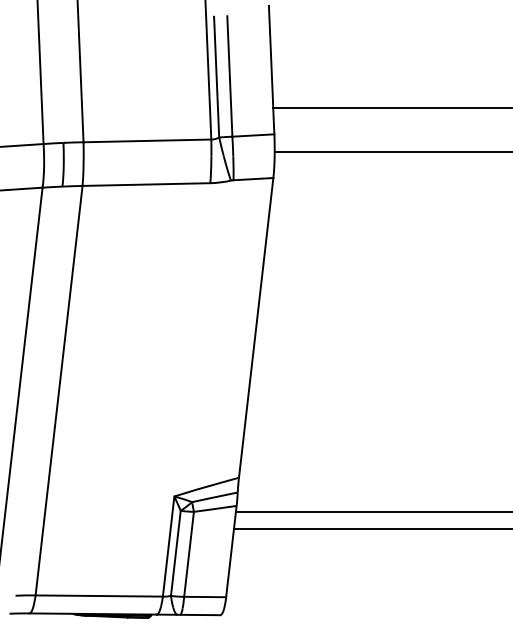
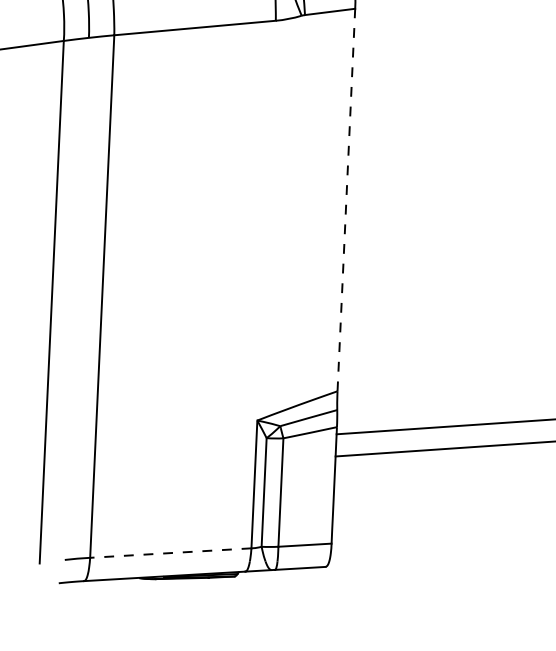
line: (256, 327) -> (346, 199), solid -> dashed
line: (99, 596) -> (171, 553), solid -> dashed

